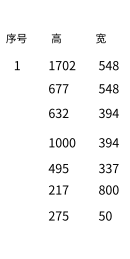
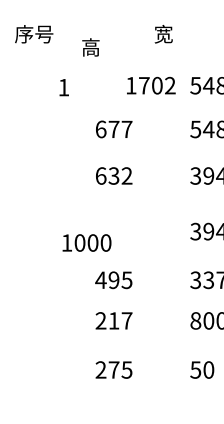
text: (56, 38) -> (91, 47), moved
text: (100, 38) -> (162, 34), moved
text: (17, 65) -> (64, 87), moved
text: (62, 65) -> (151, 85), moved
text: (62, 142) -> (87, 242), moved

